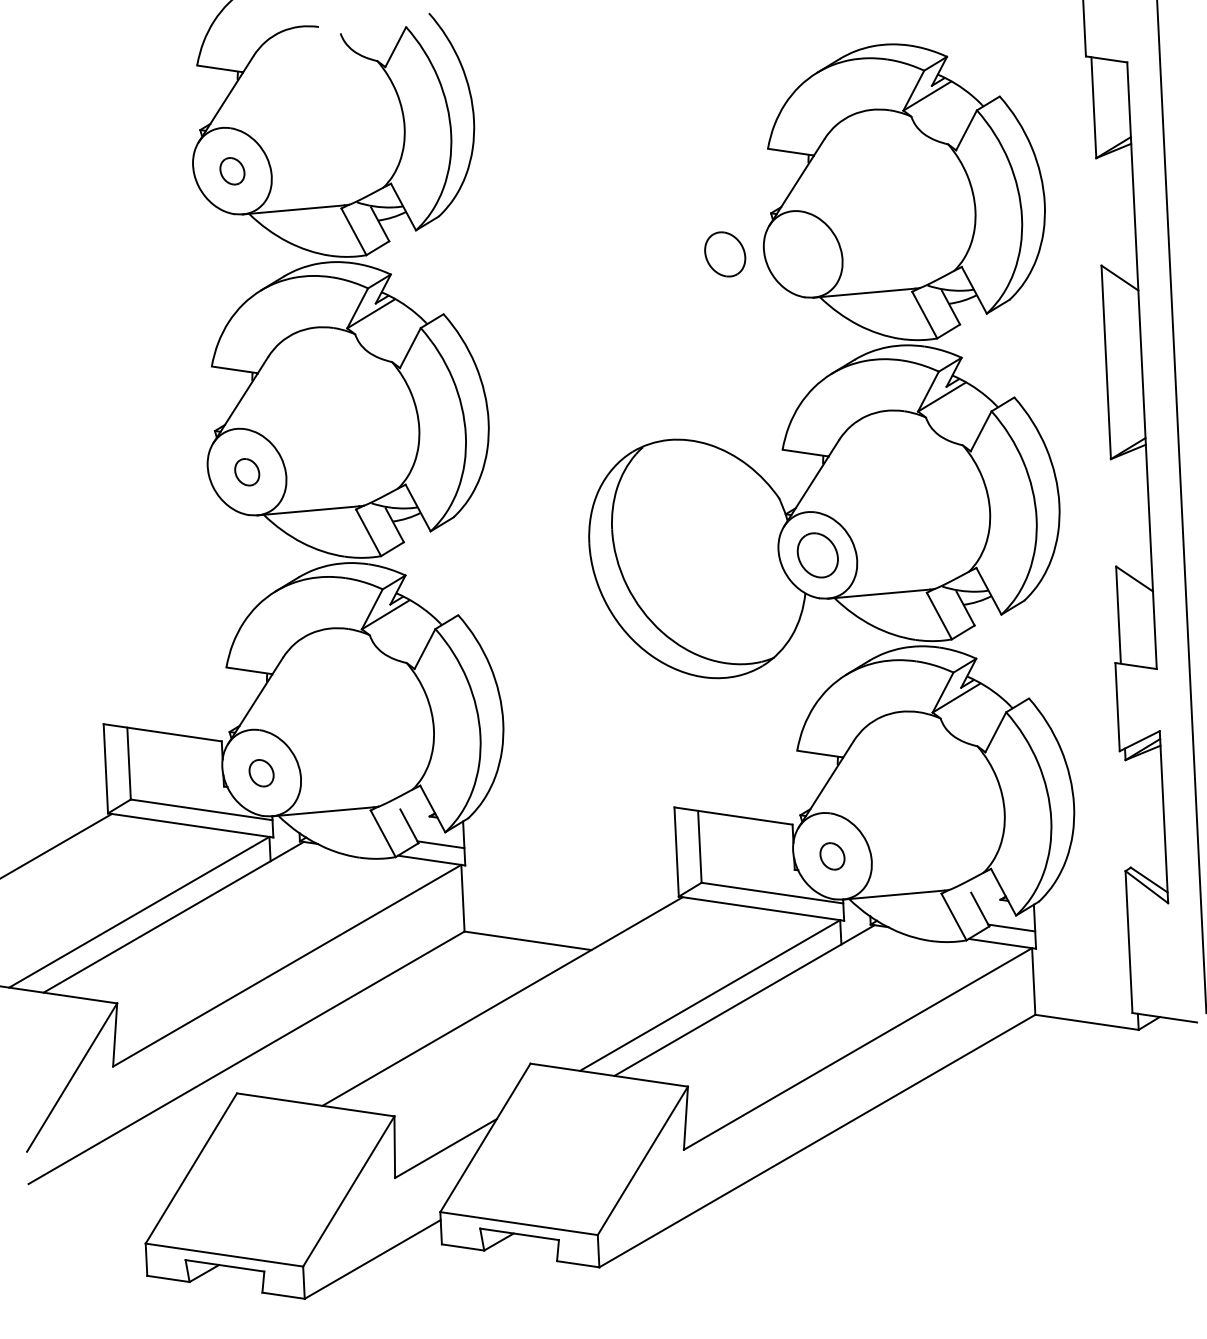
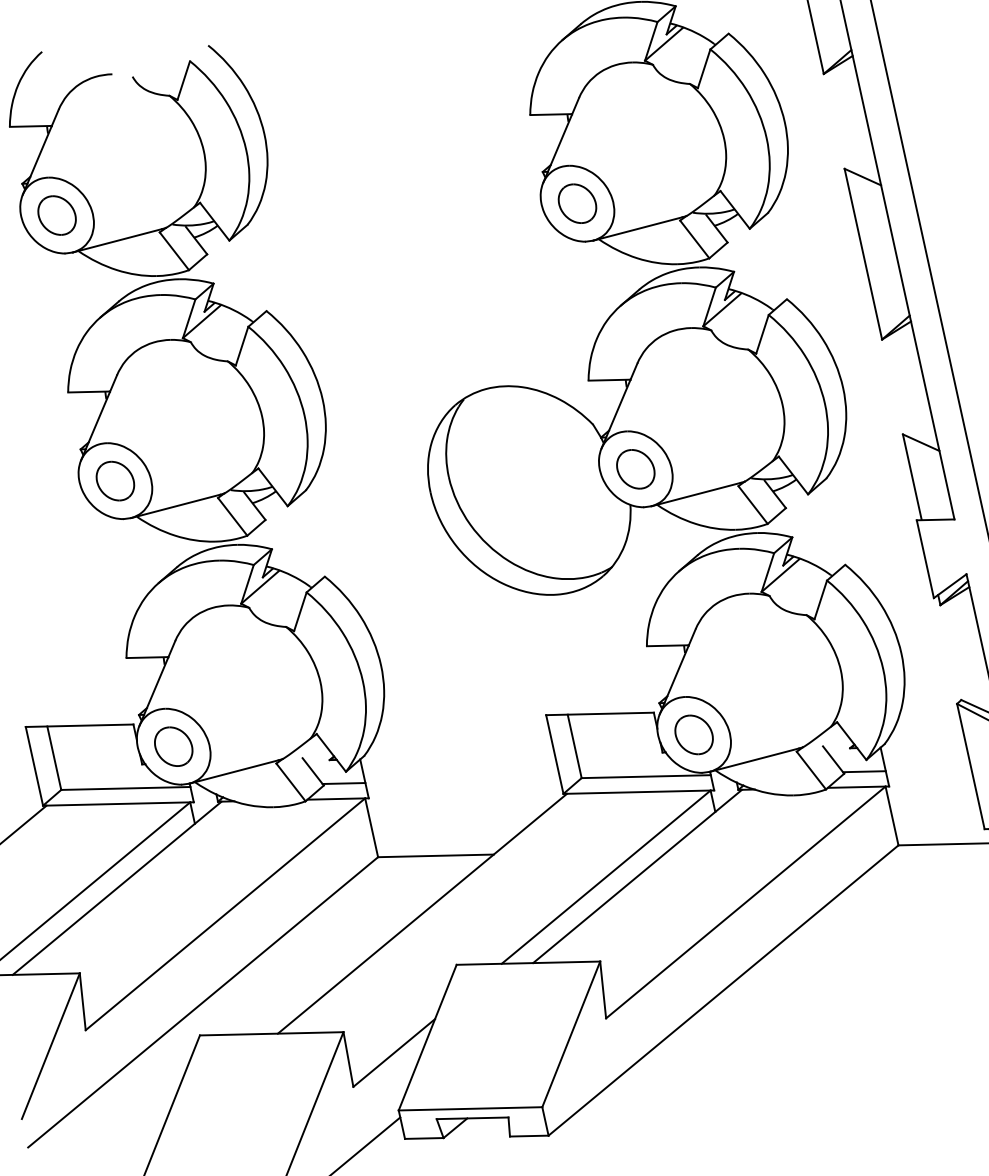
part: (232, 171) -> (57, 215), size x1.67
part: (725, 254) -> (577, 203), moved
part: (247, 472) -> (115, 481), size x1.67
part: (261, 773) -> (173, 747), size x1.67
part: (832, 856) -> (694, 735), size x1.67

